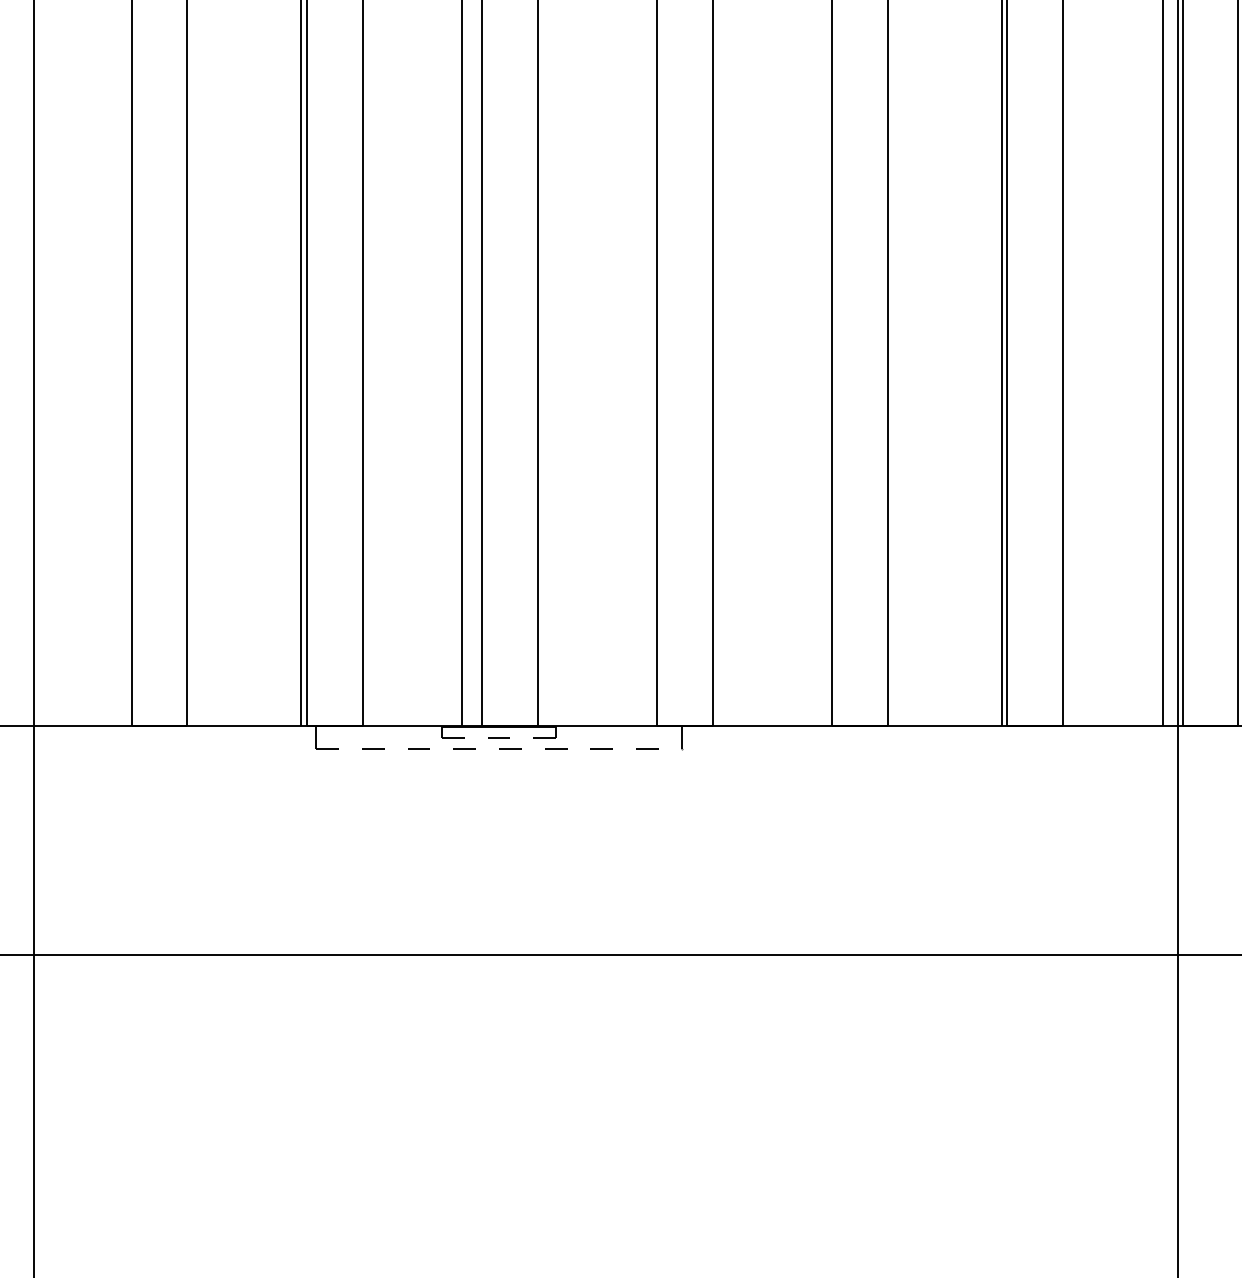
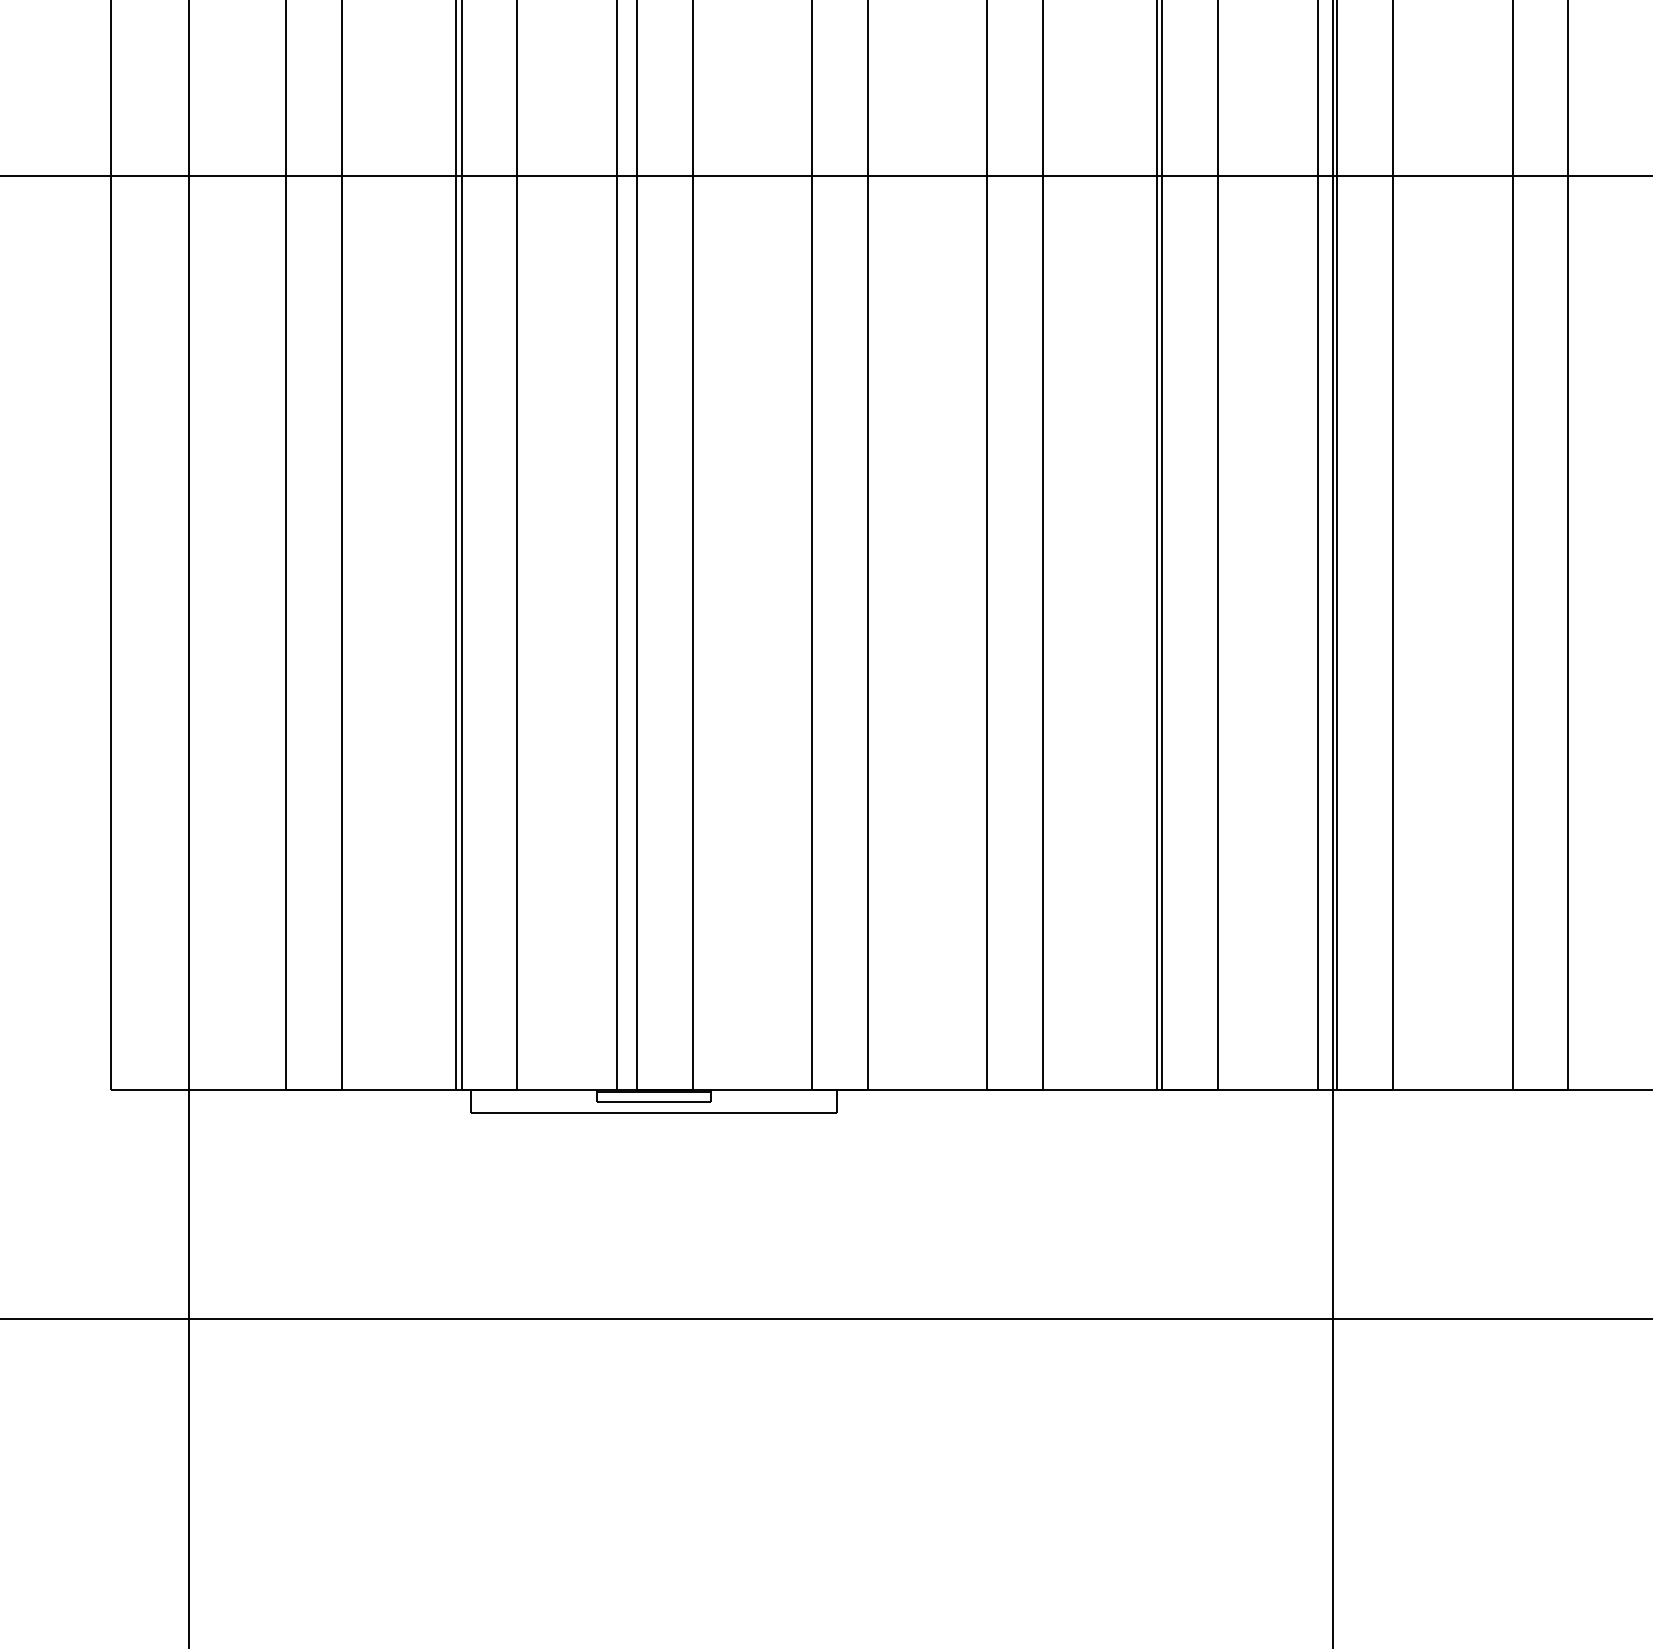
line: (499, 737) -> (654, 1101), dashed -> solid
line: (498, 749) -> (653, 1113), dashed -> solid

